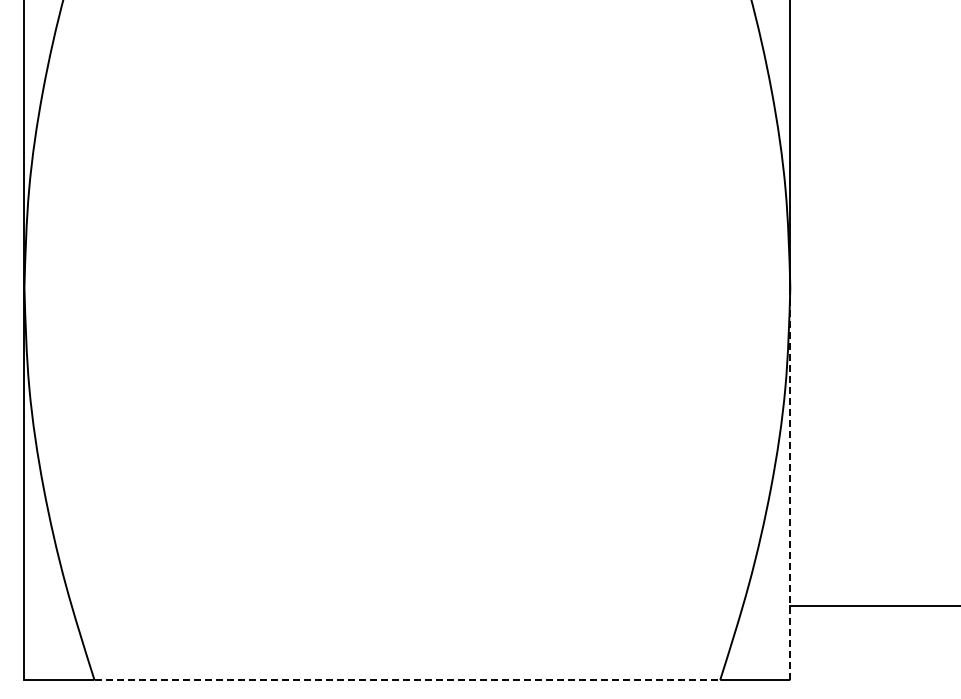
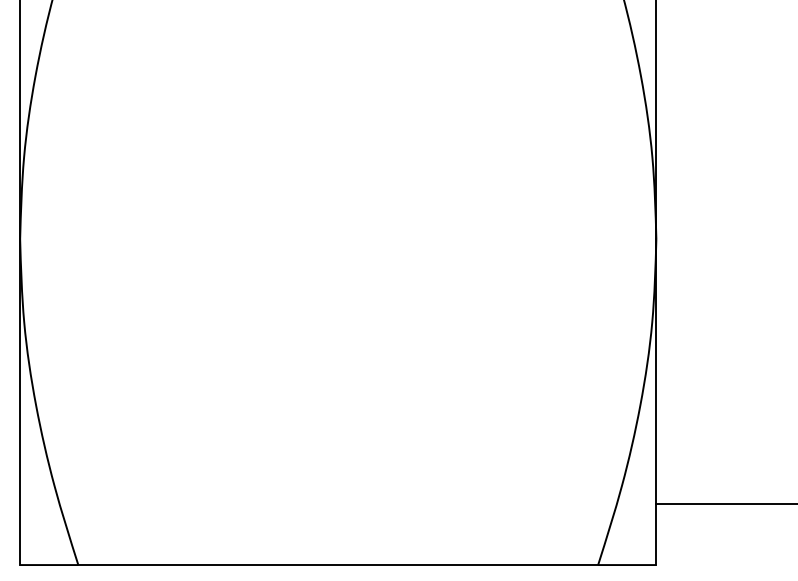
line: (790, 483) -> (656, 401), dashed -> solid
line: (407, 680) -> (338, 565), dashed -> solid

